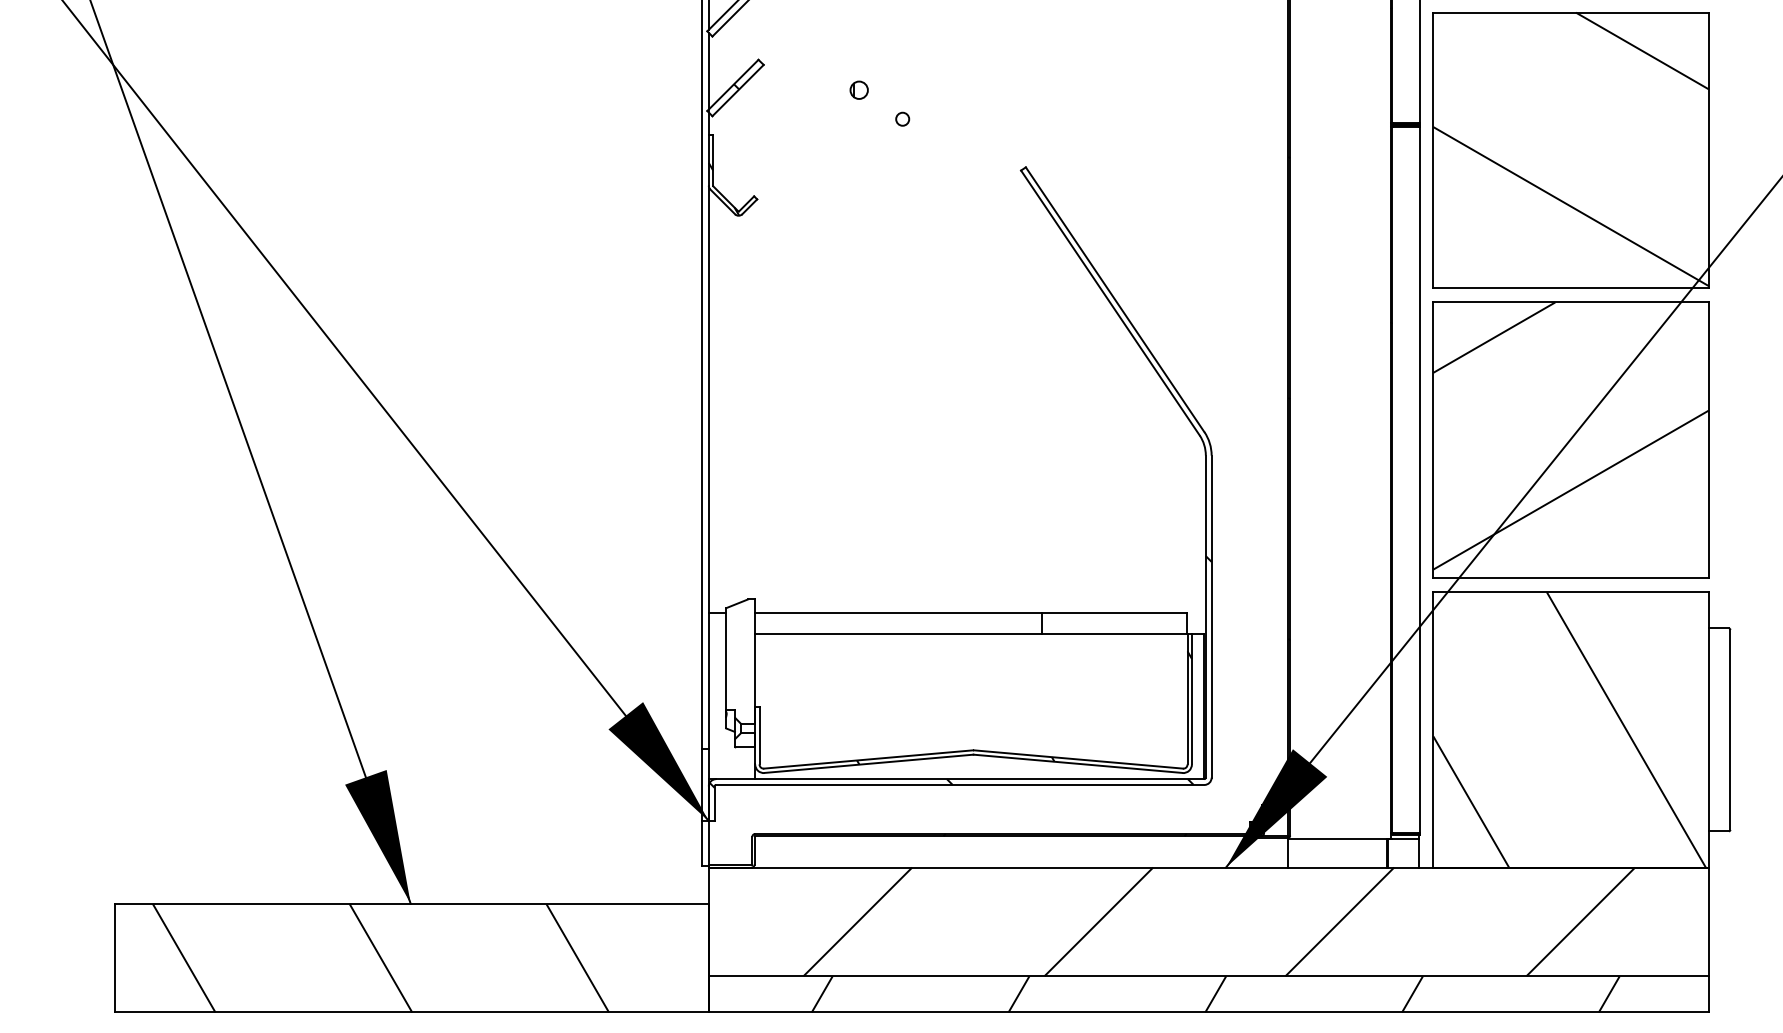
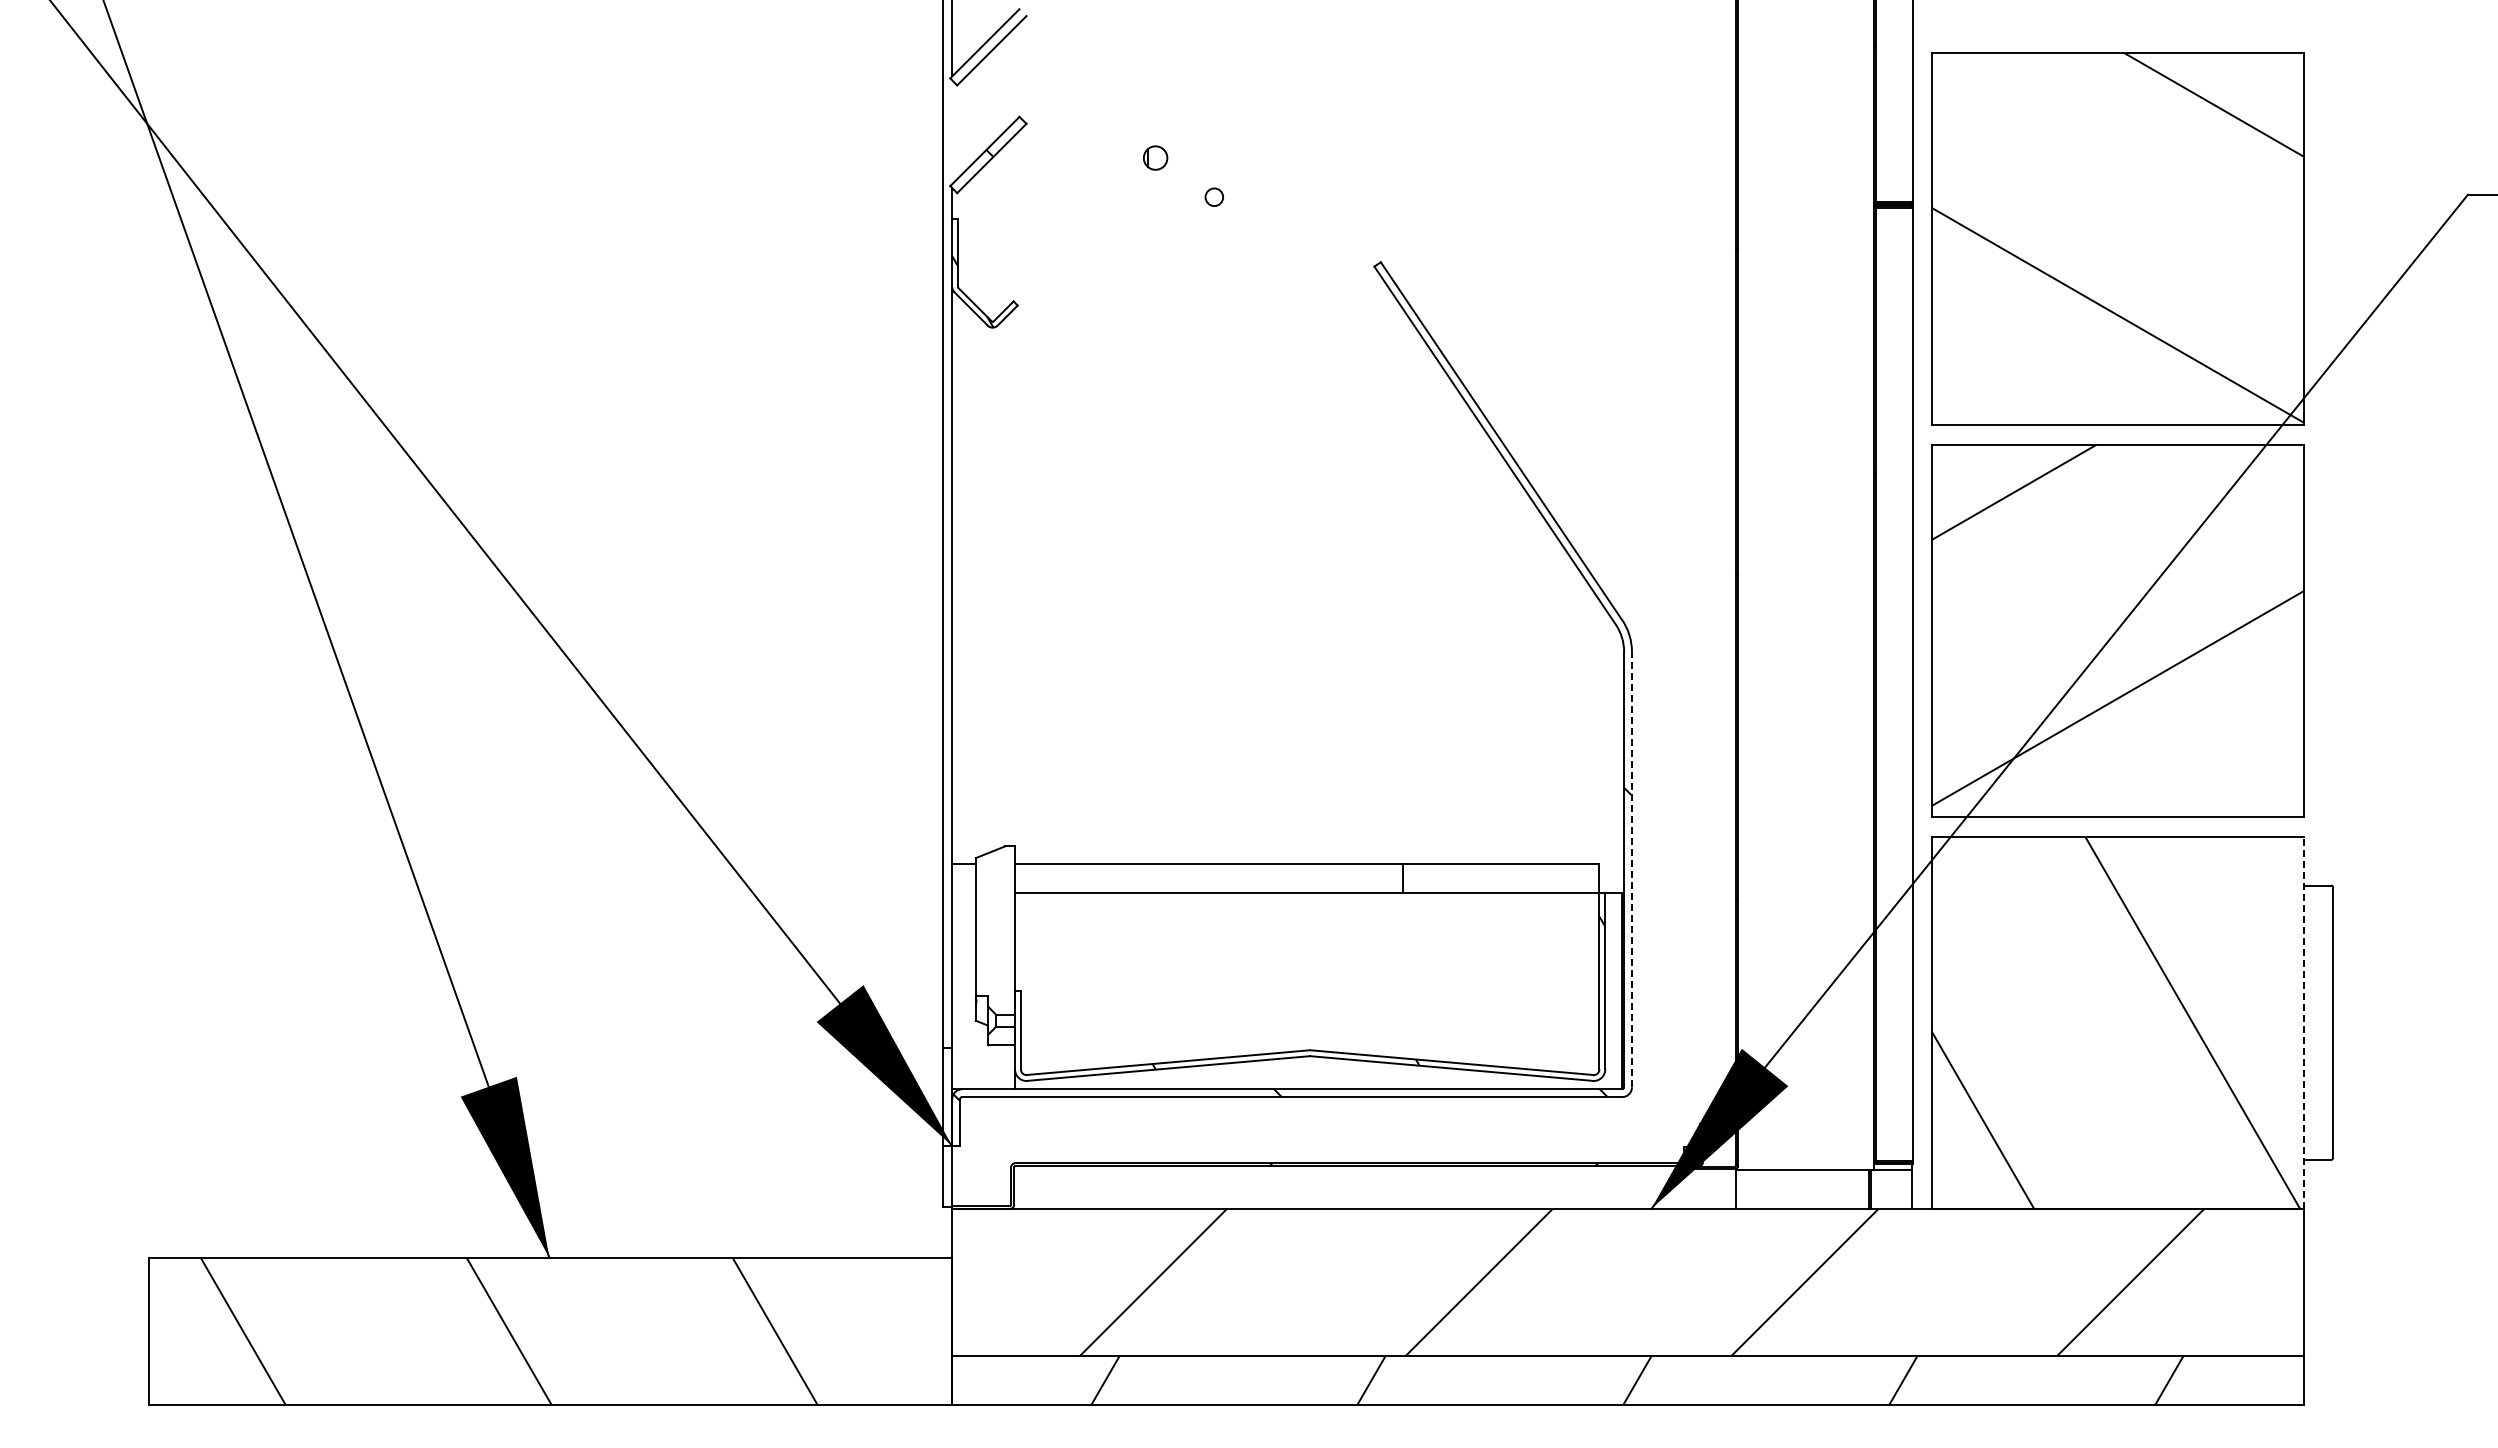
line: (708, 71) -> (952, 132), removed
line: (1211, 616) -> (1631, 869), solid -> dashed
line: (1708, 729) -> (2303, 1022), solid -> dashed

